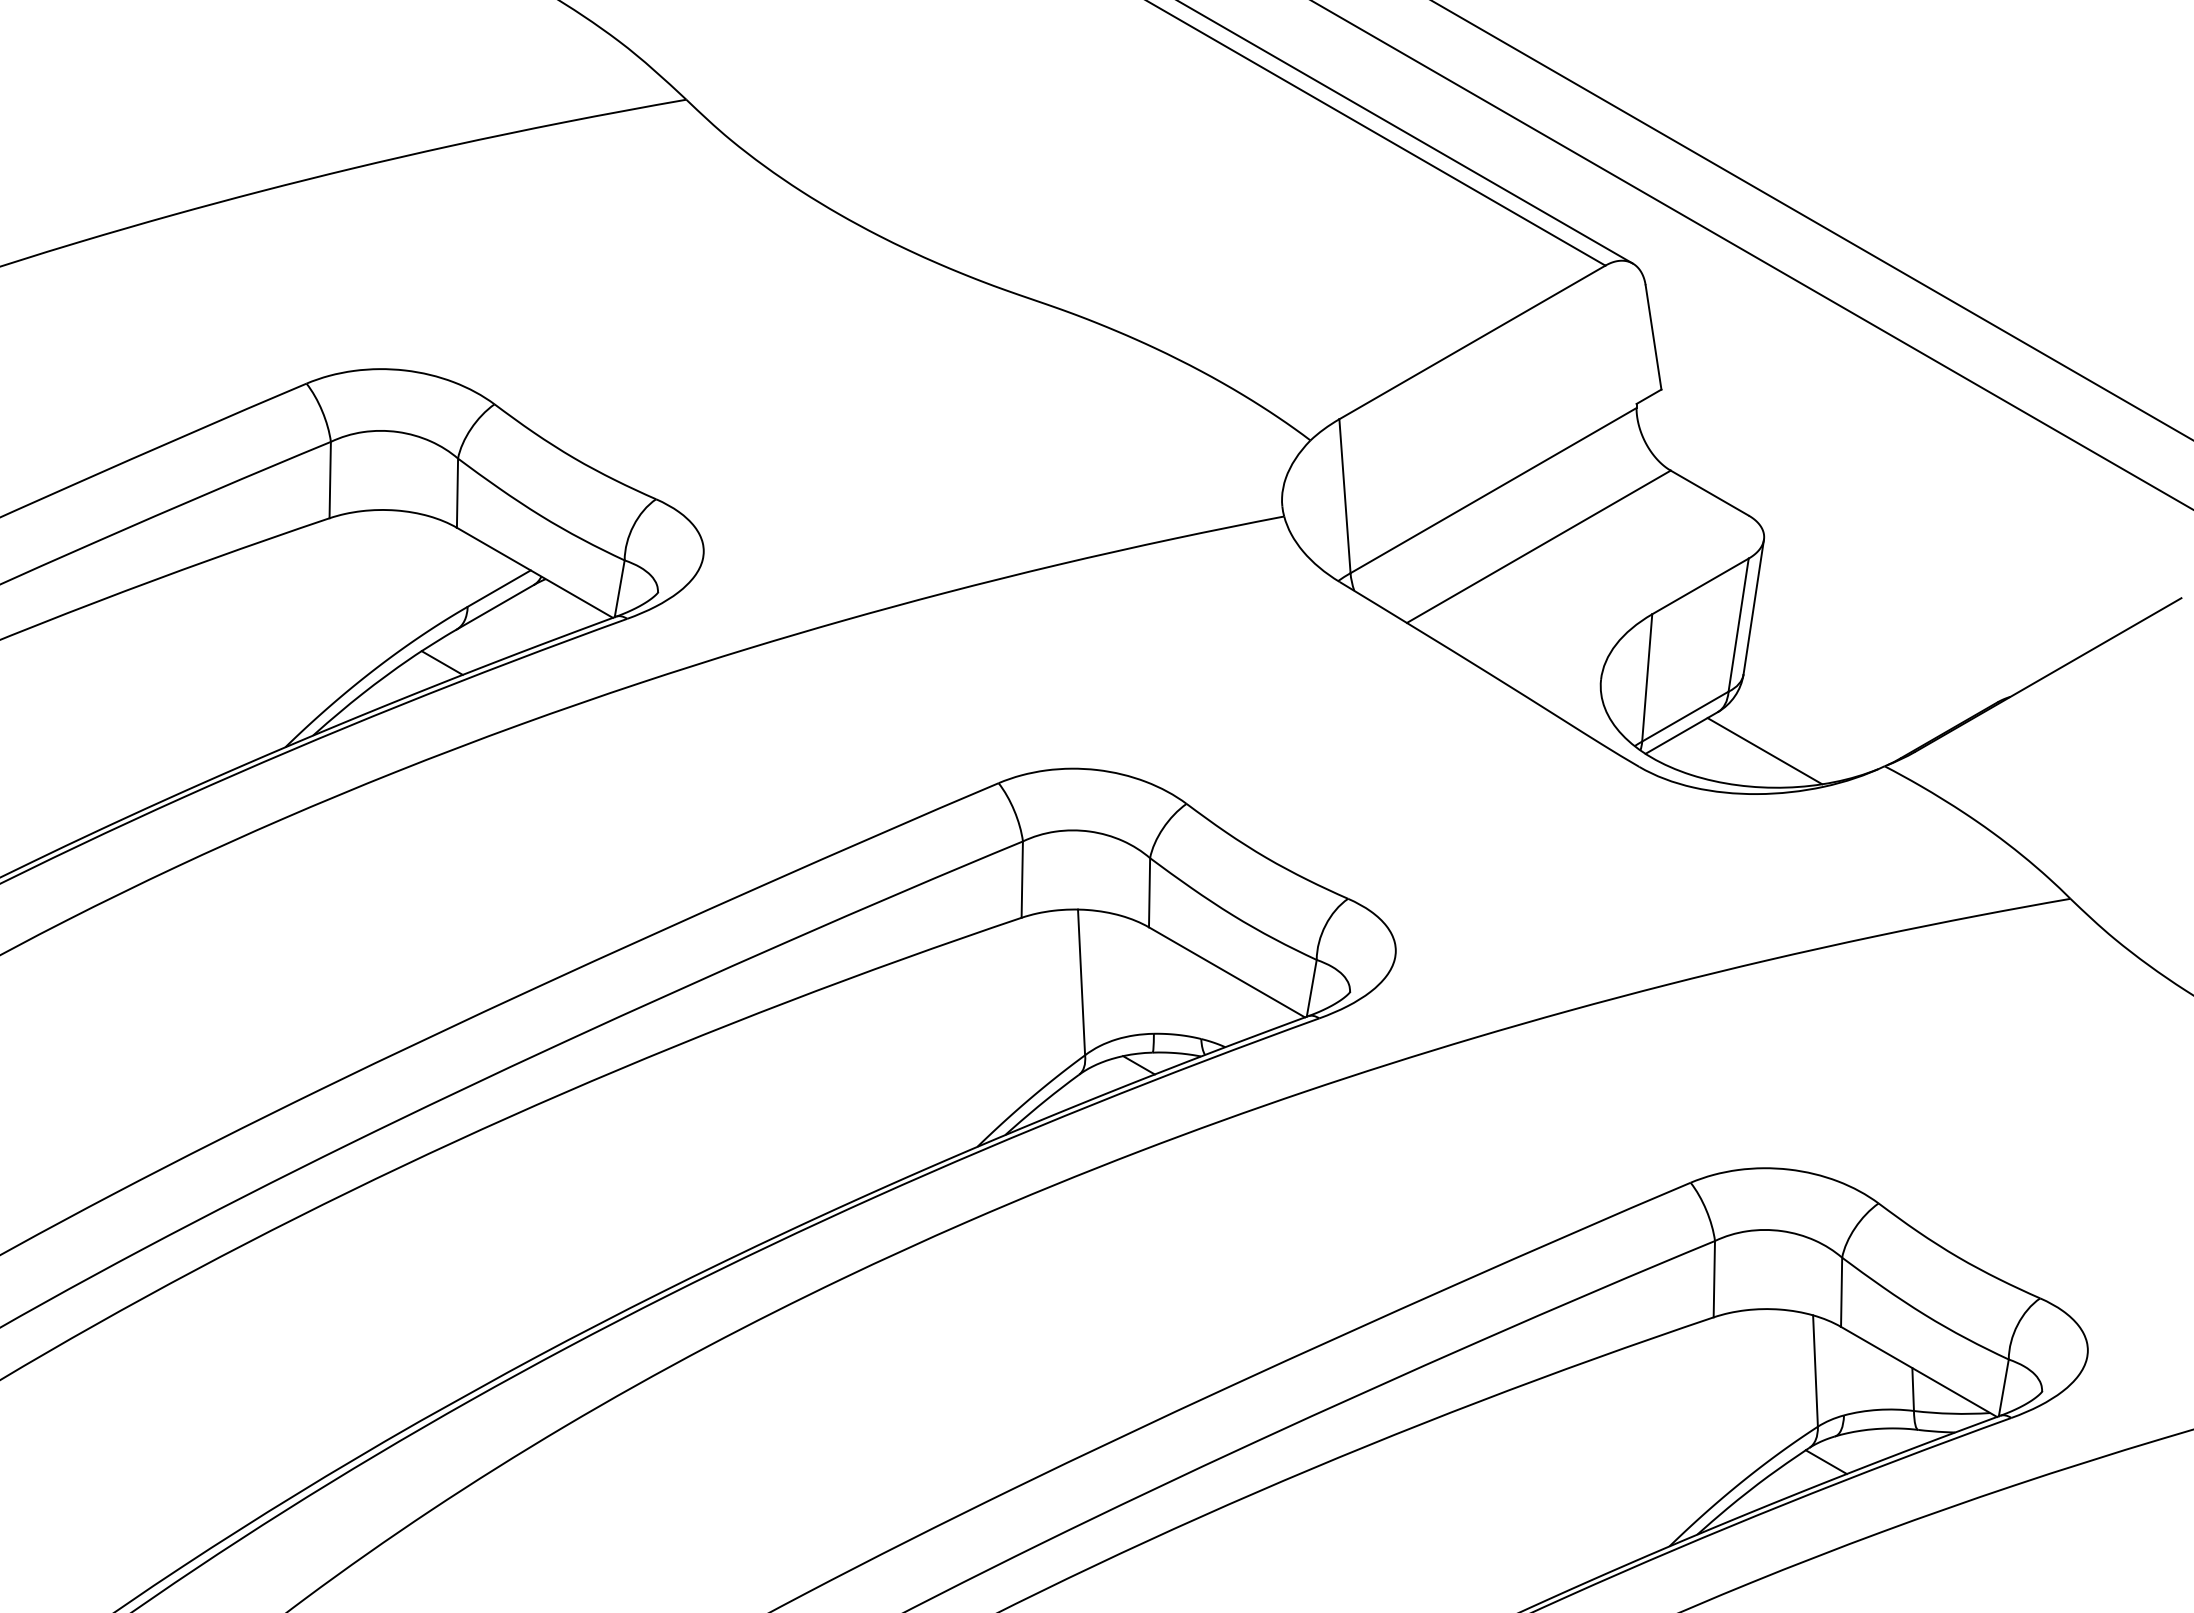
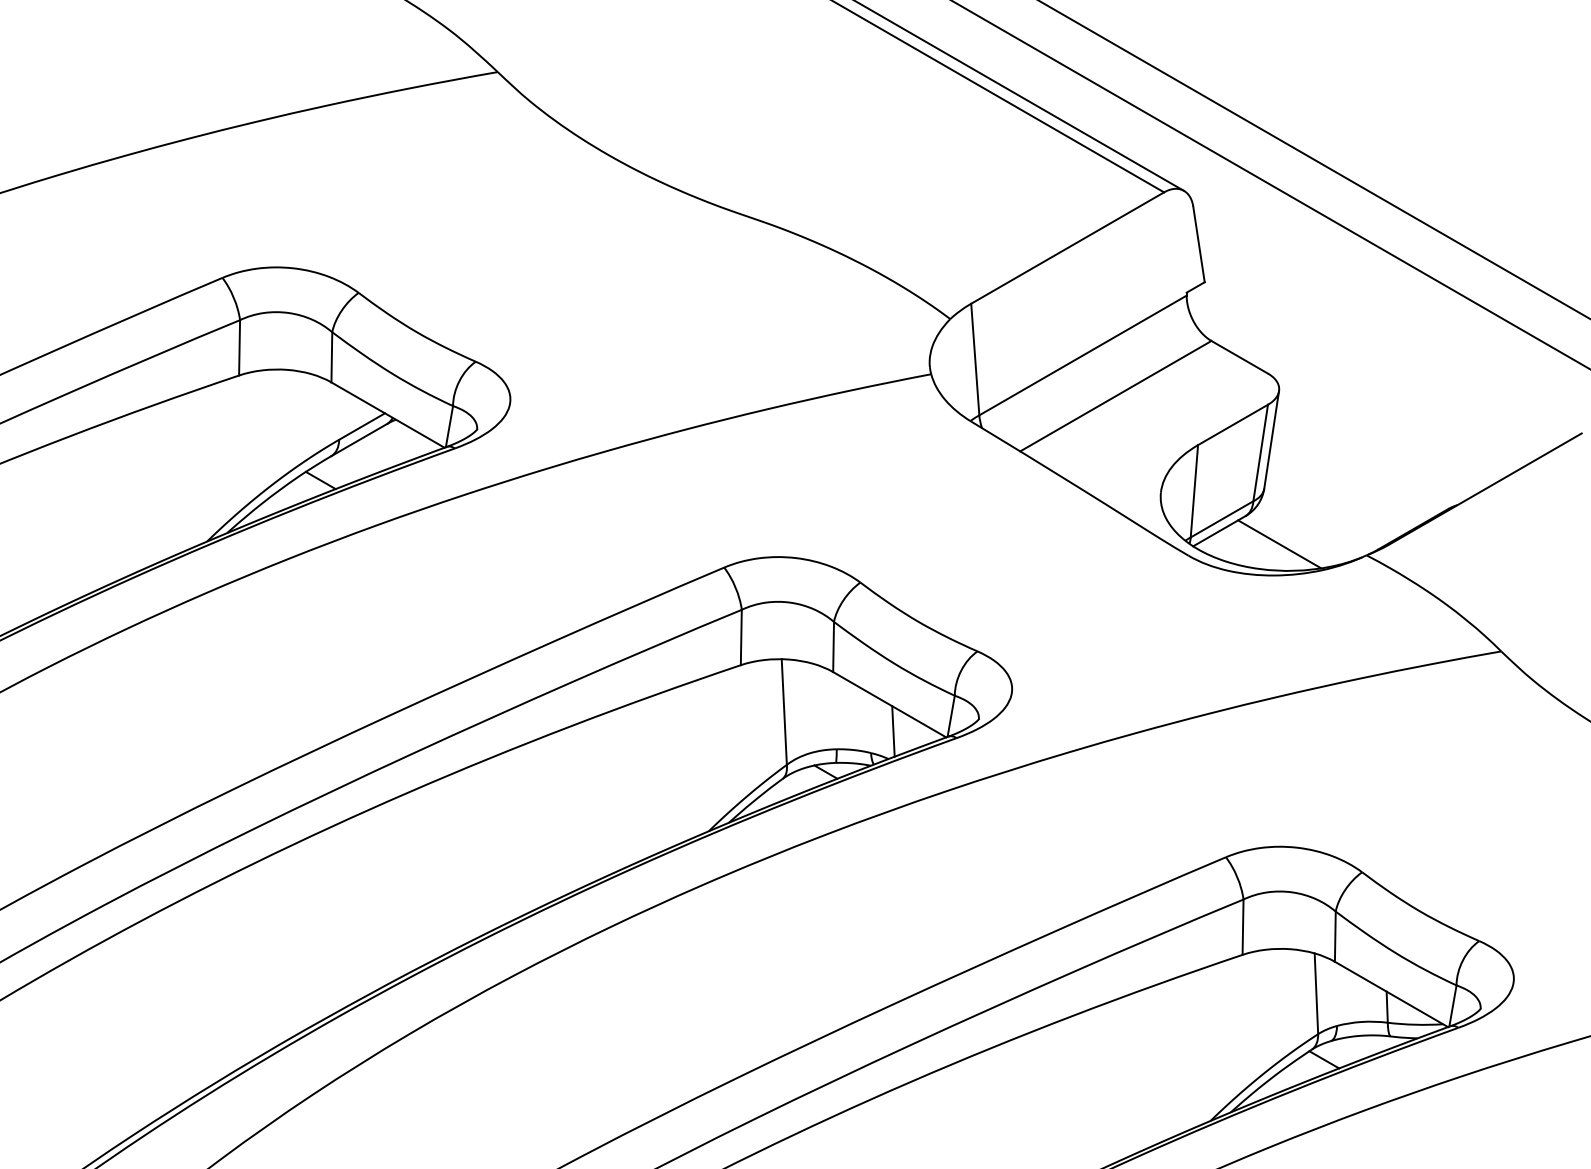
line: (1231, 1009) -> (893, 731), added

